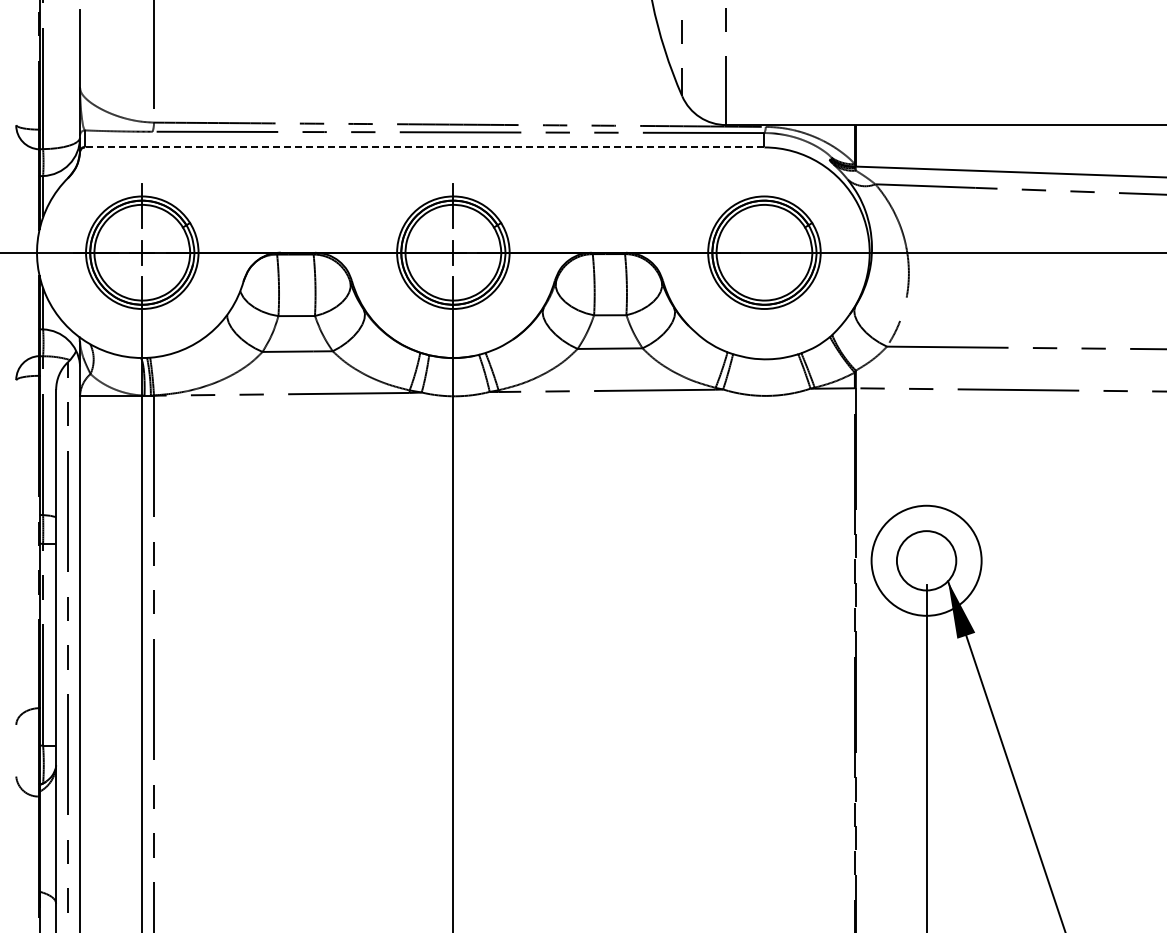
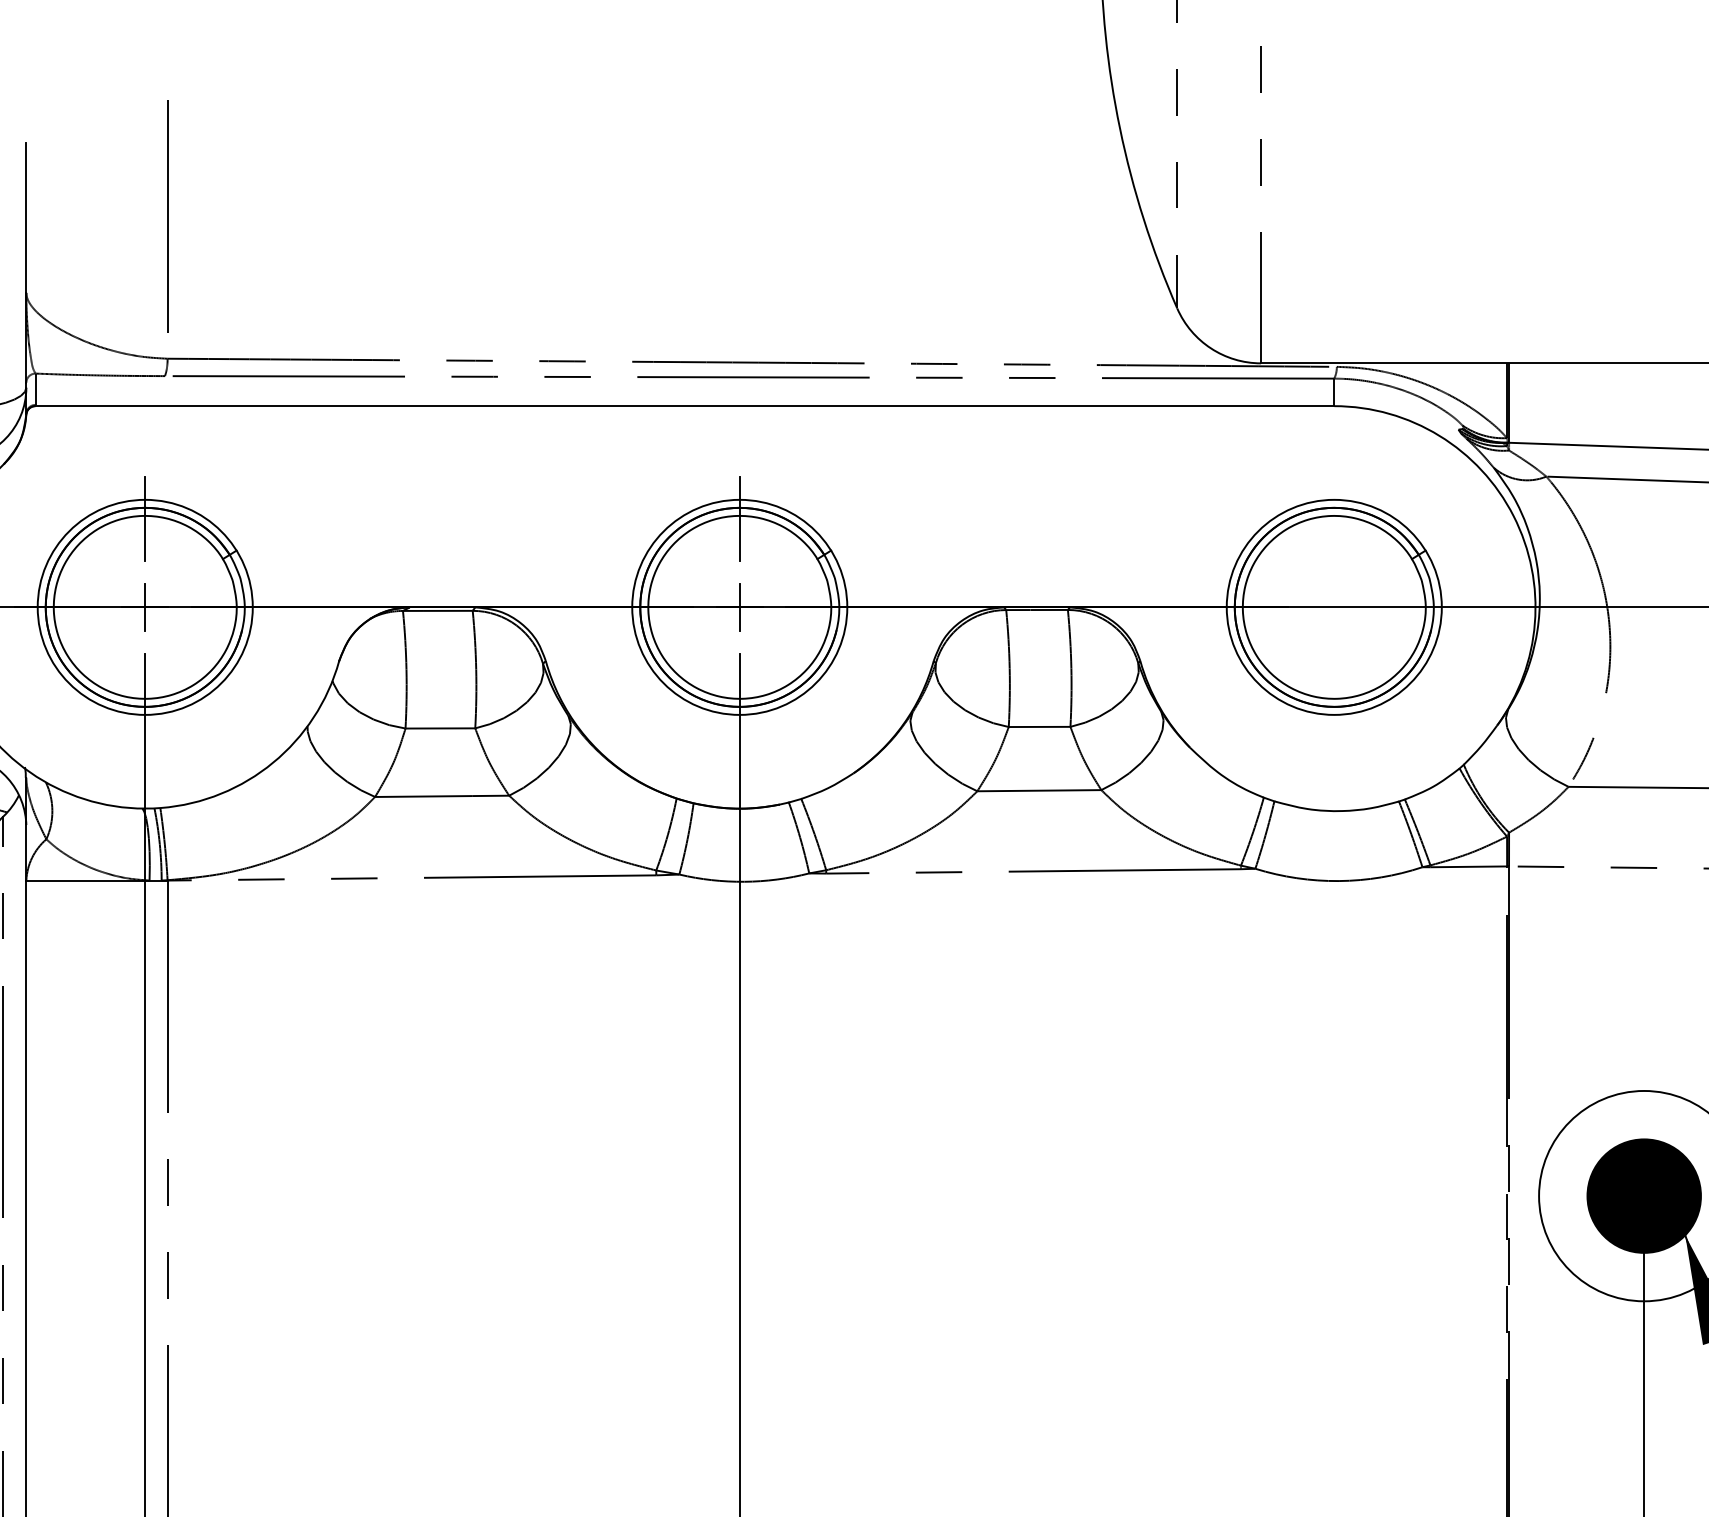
line: (424, 147) -> (684, 406), dashed -> solid
fill: (926, 560) -> (1644, 1195), added

